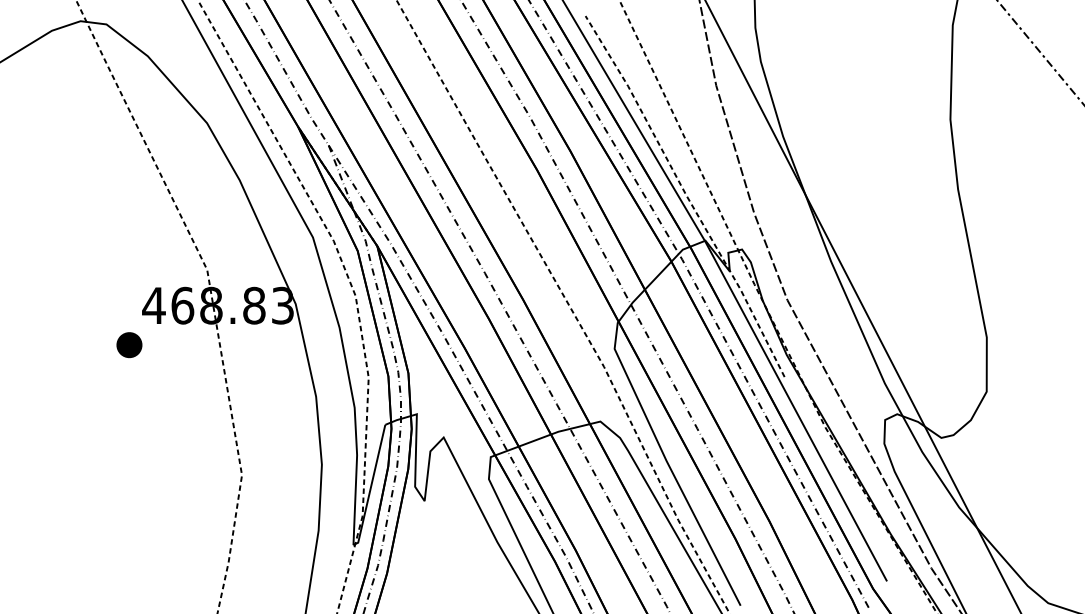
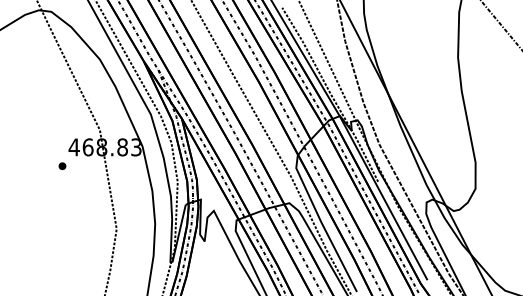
part: (129, 343) -> (62, 165), size x0.62

